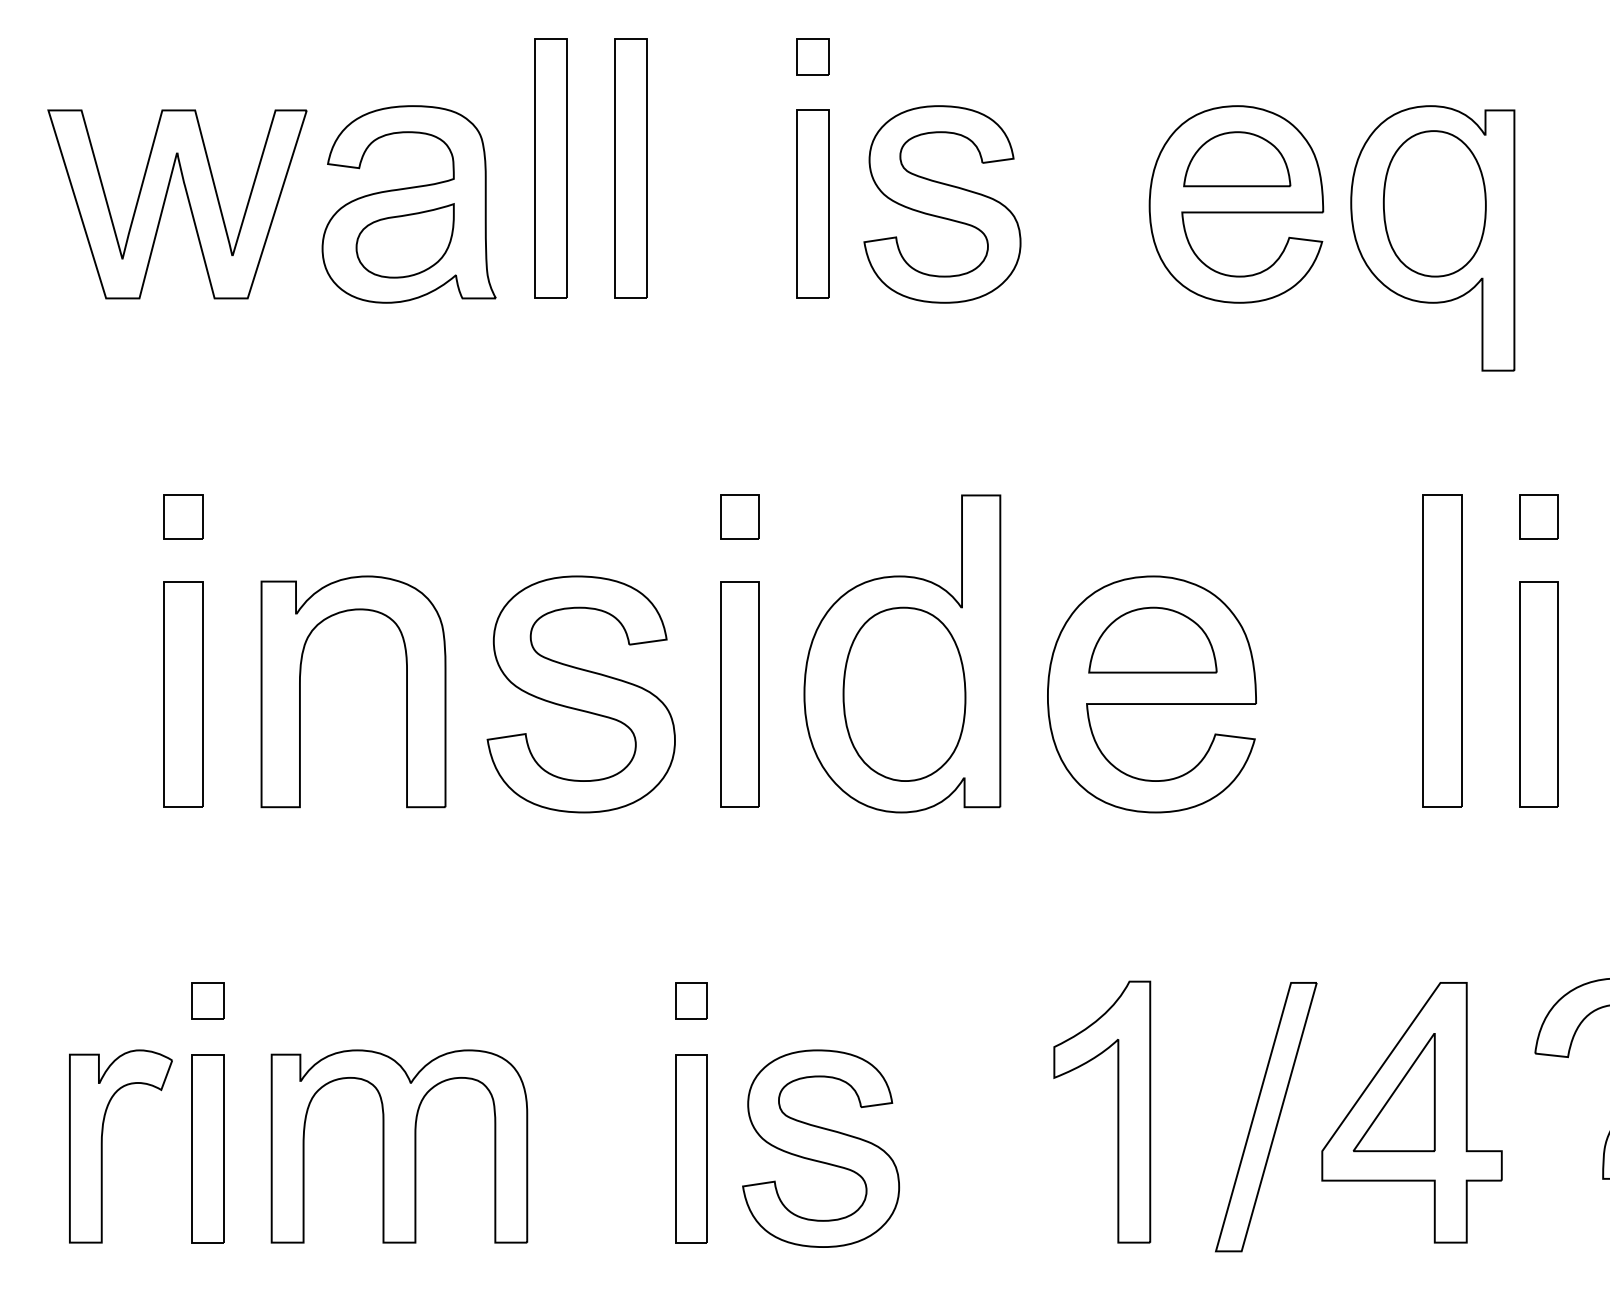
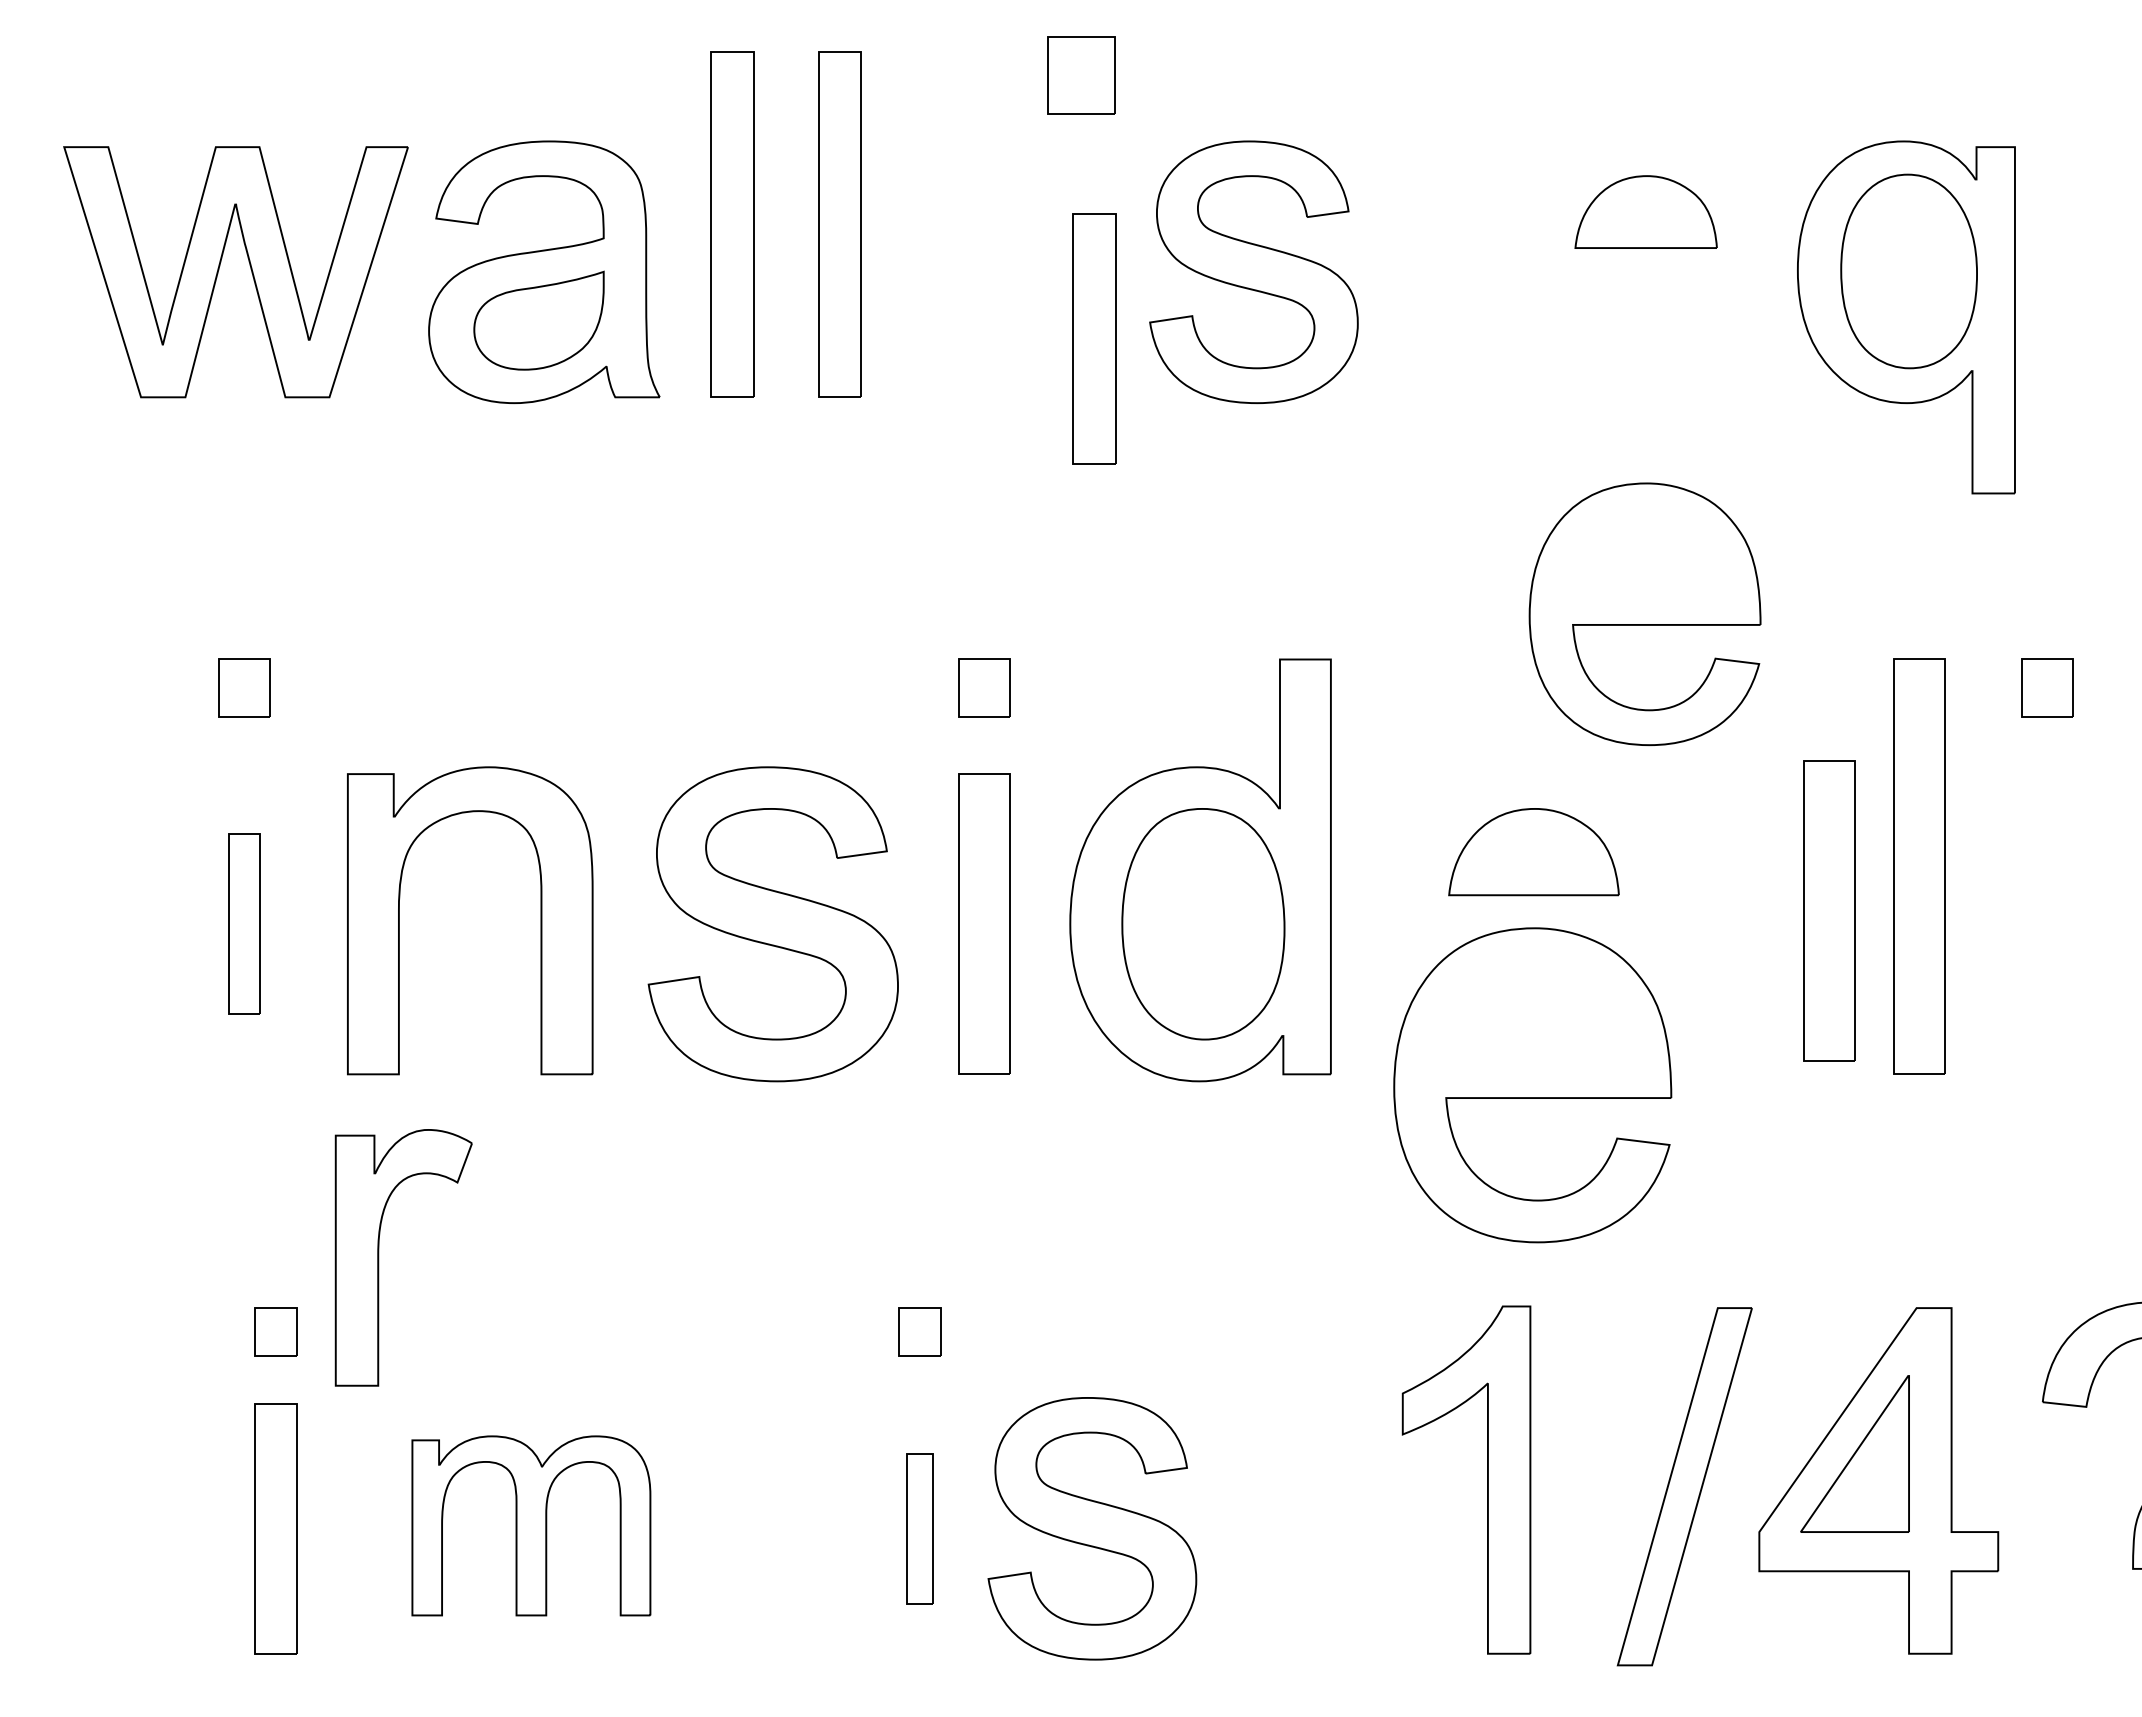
part: (812, 56) -> (1081, 75), size x1.6
part: (812, 203) -> (1094, 338), moved
part: (1235, 203) -> (1644, 613), moved
part: (183, 693) -> (244, 923), size x0.6
part: (1538, 693) -> (1829, 910), moved
part: (1151, 694) -> (1532, 1085), moved
part: (102, 1146) -> (379, 1257), moved
part: (399, 1146) -> (531, 1525), size x0.7
part: (691, 1148) -> (919, 1528), size x0.6

